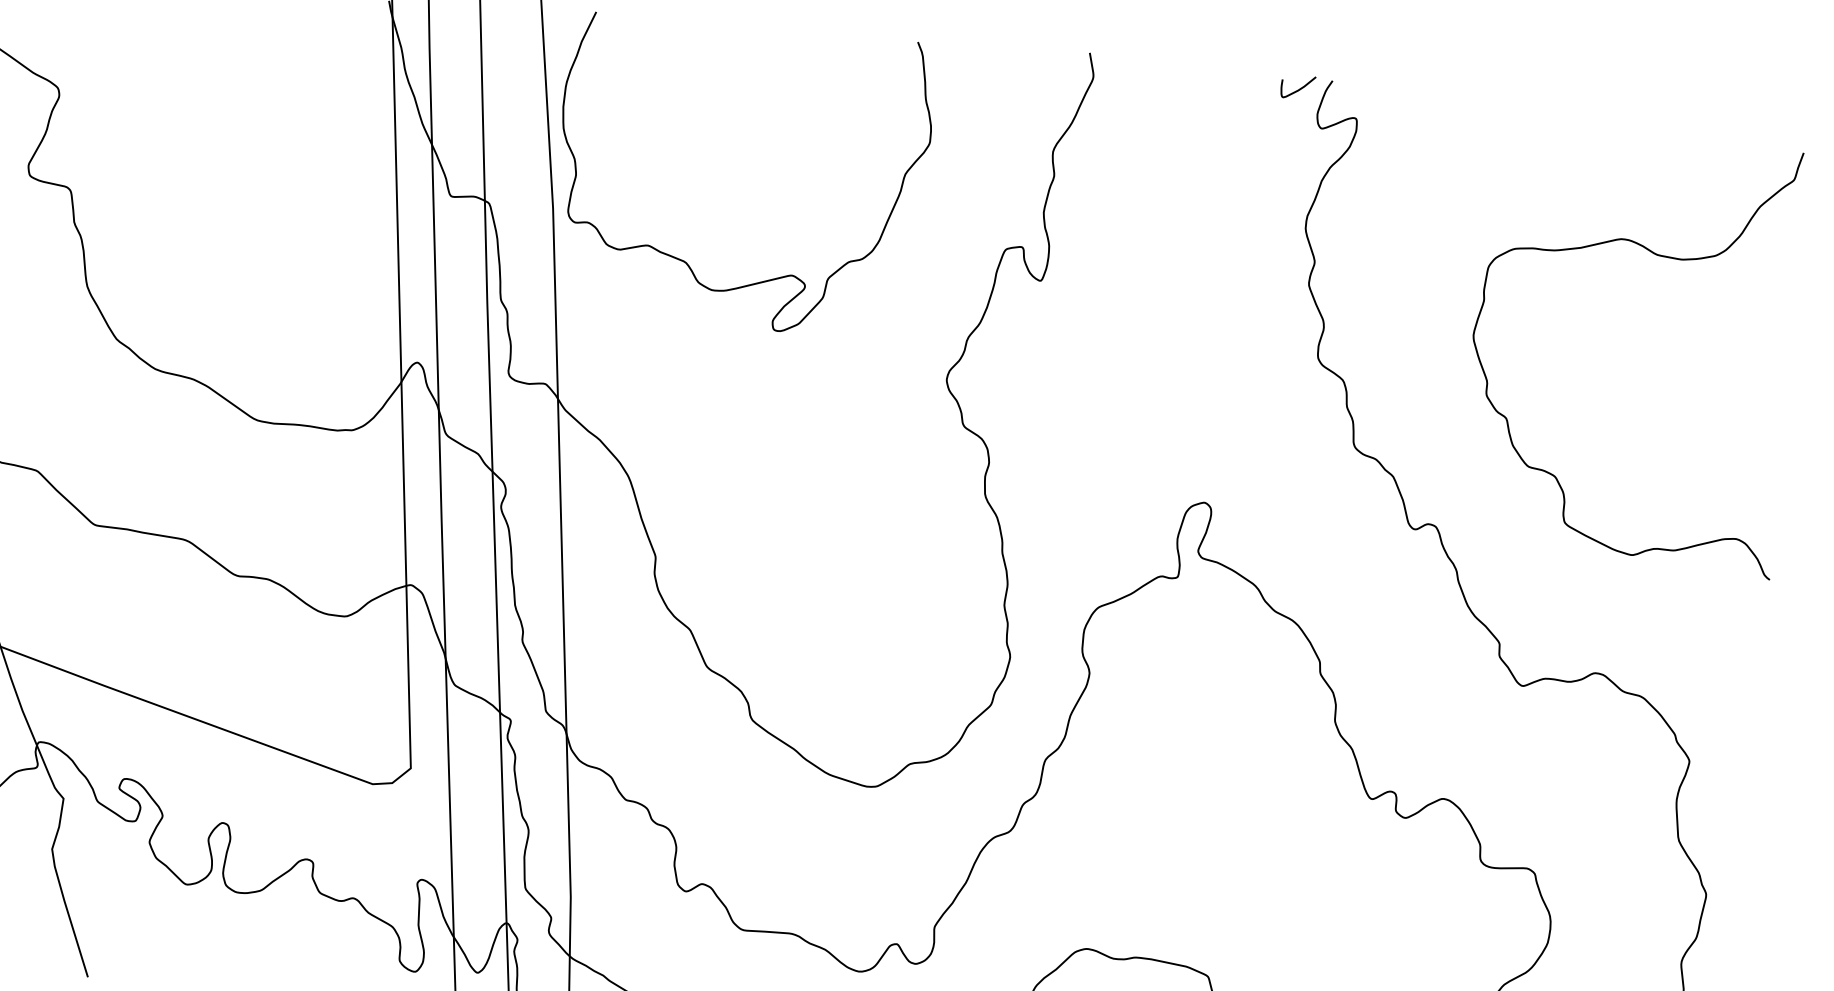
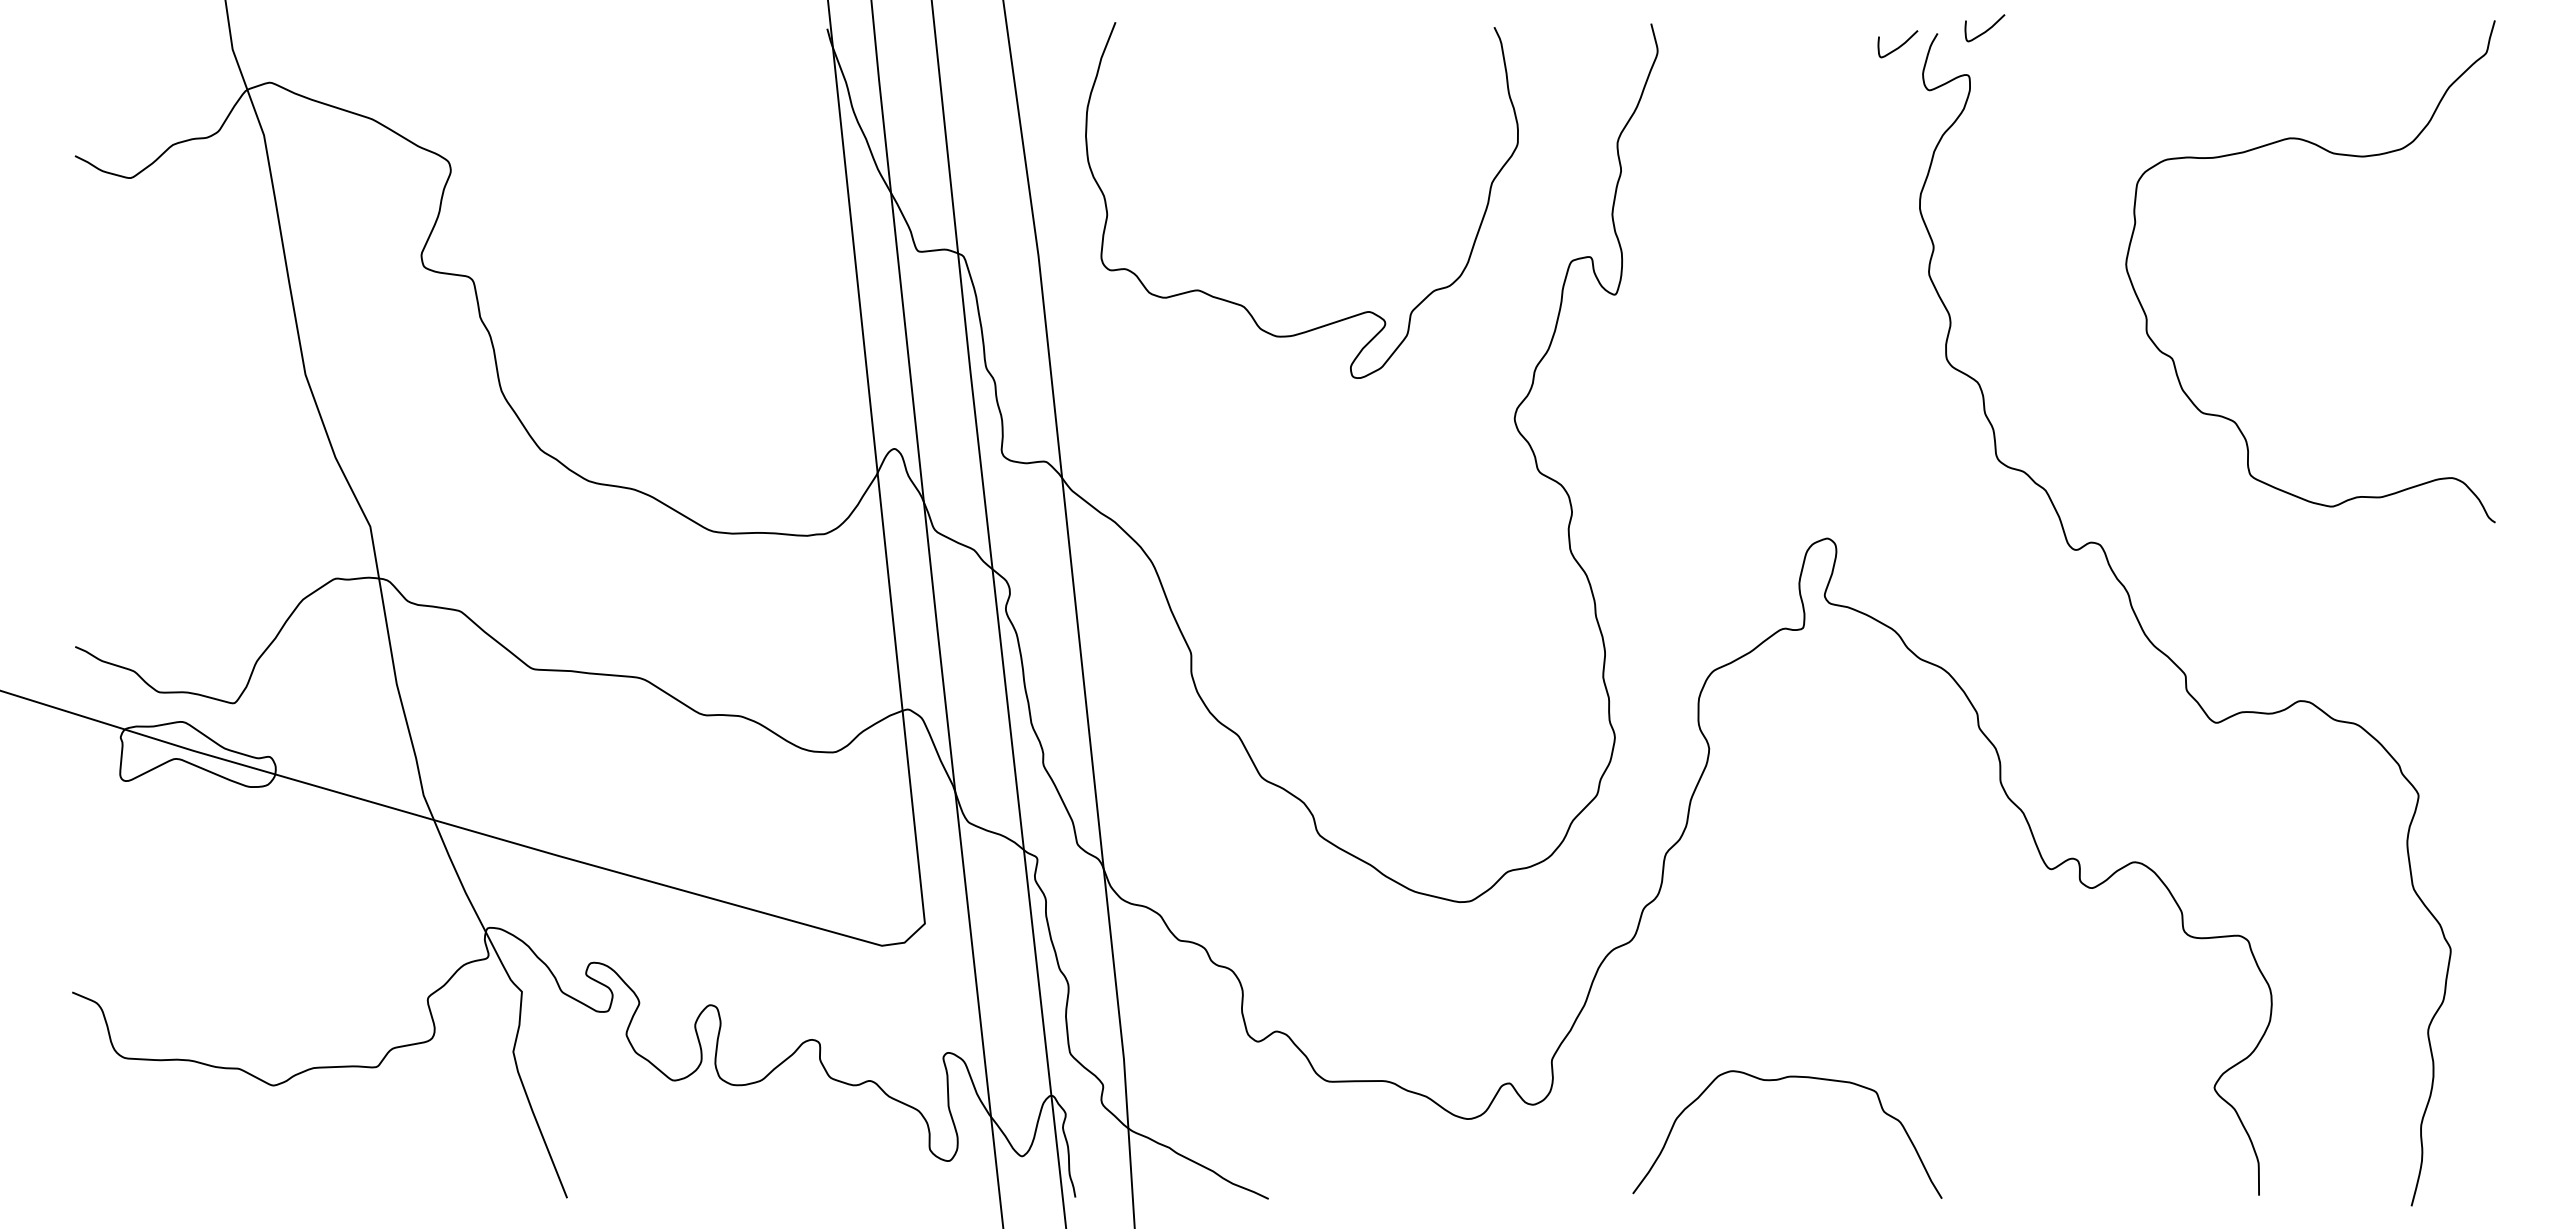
curve: (1373, 81) -> (1985, 30), added
curve: (1657, 255) -> (2333, 154), moved
curve: (685, 261) -> (1243, 305), moved

